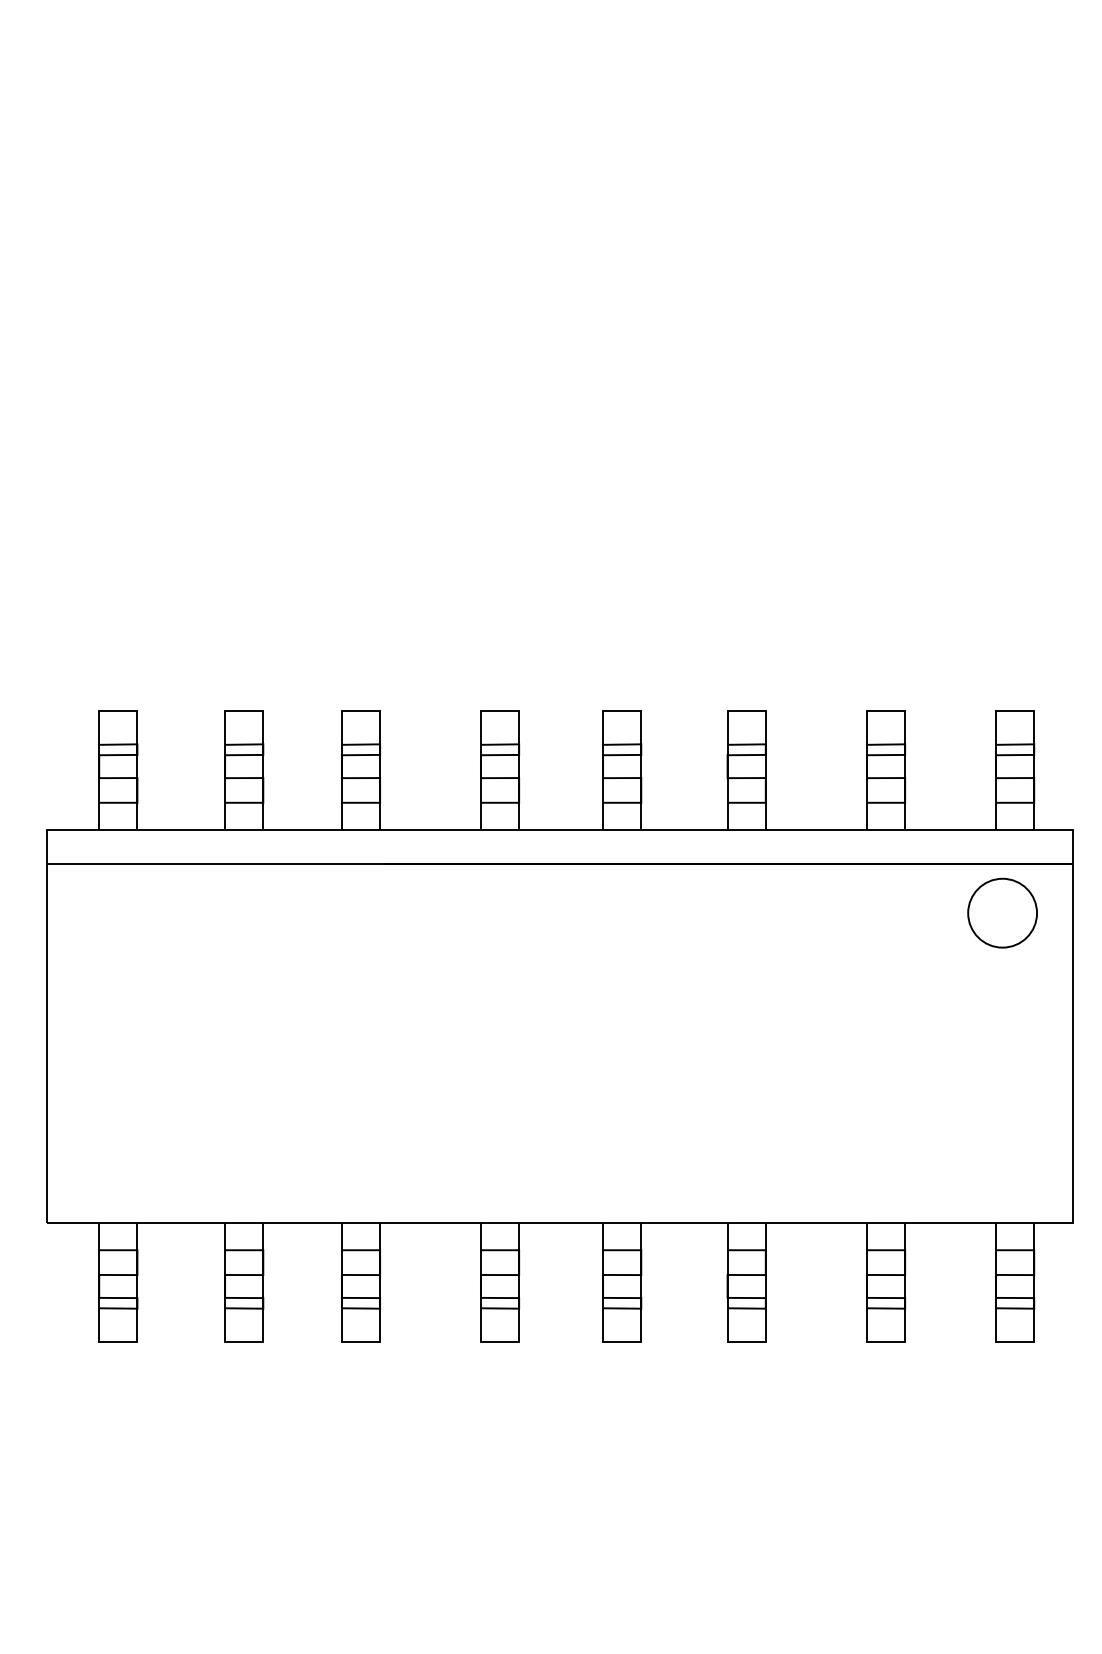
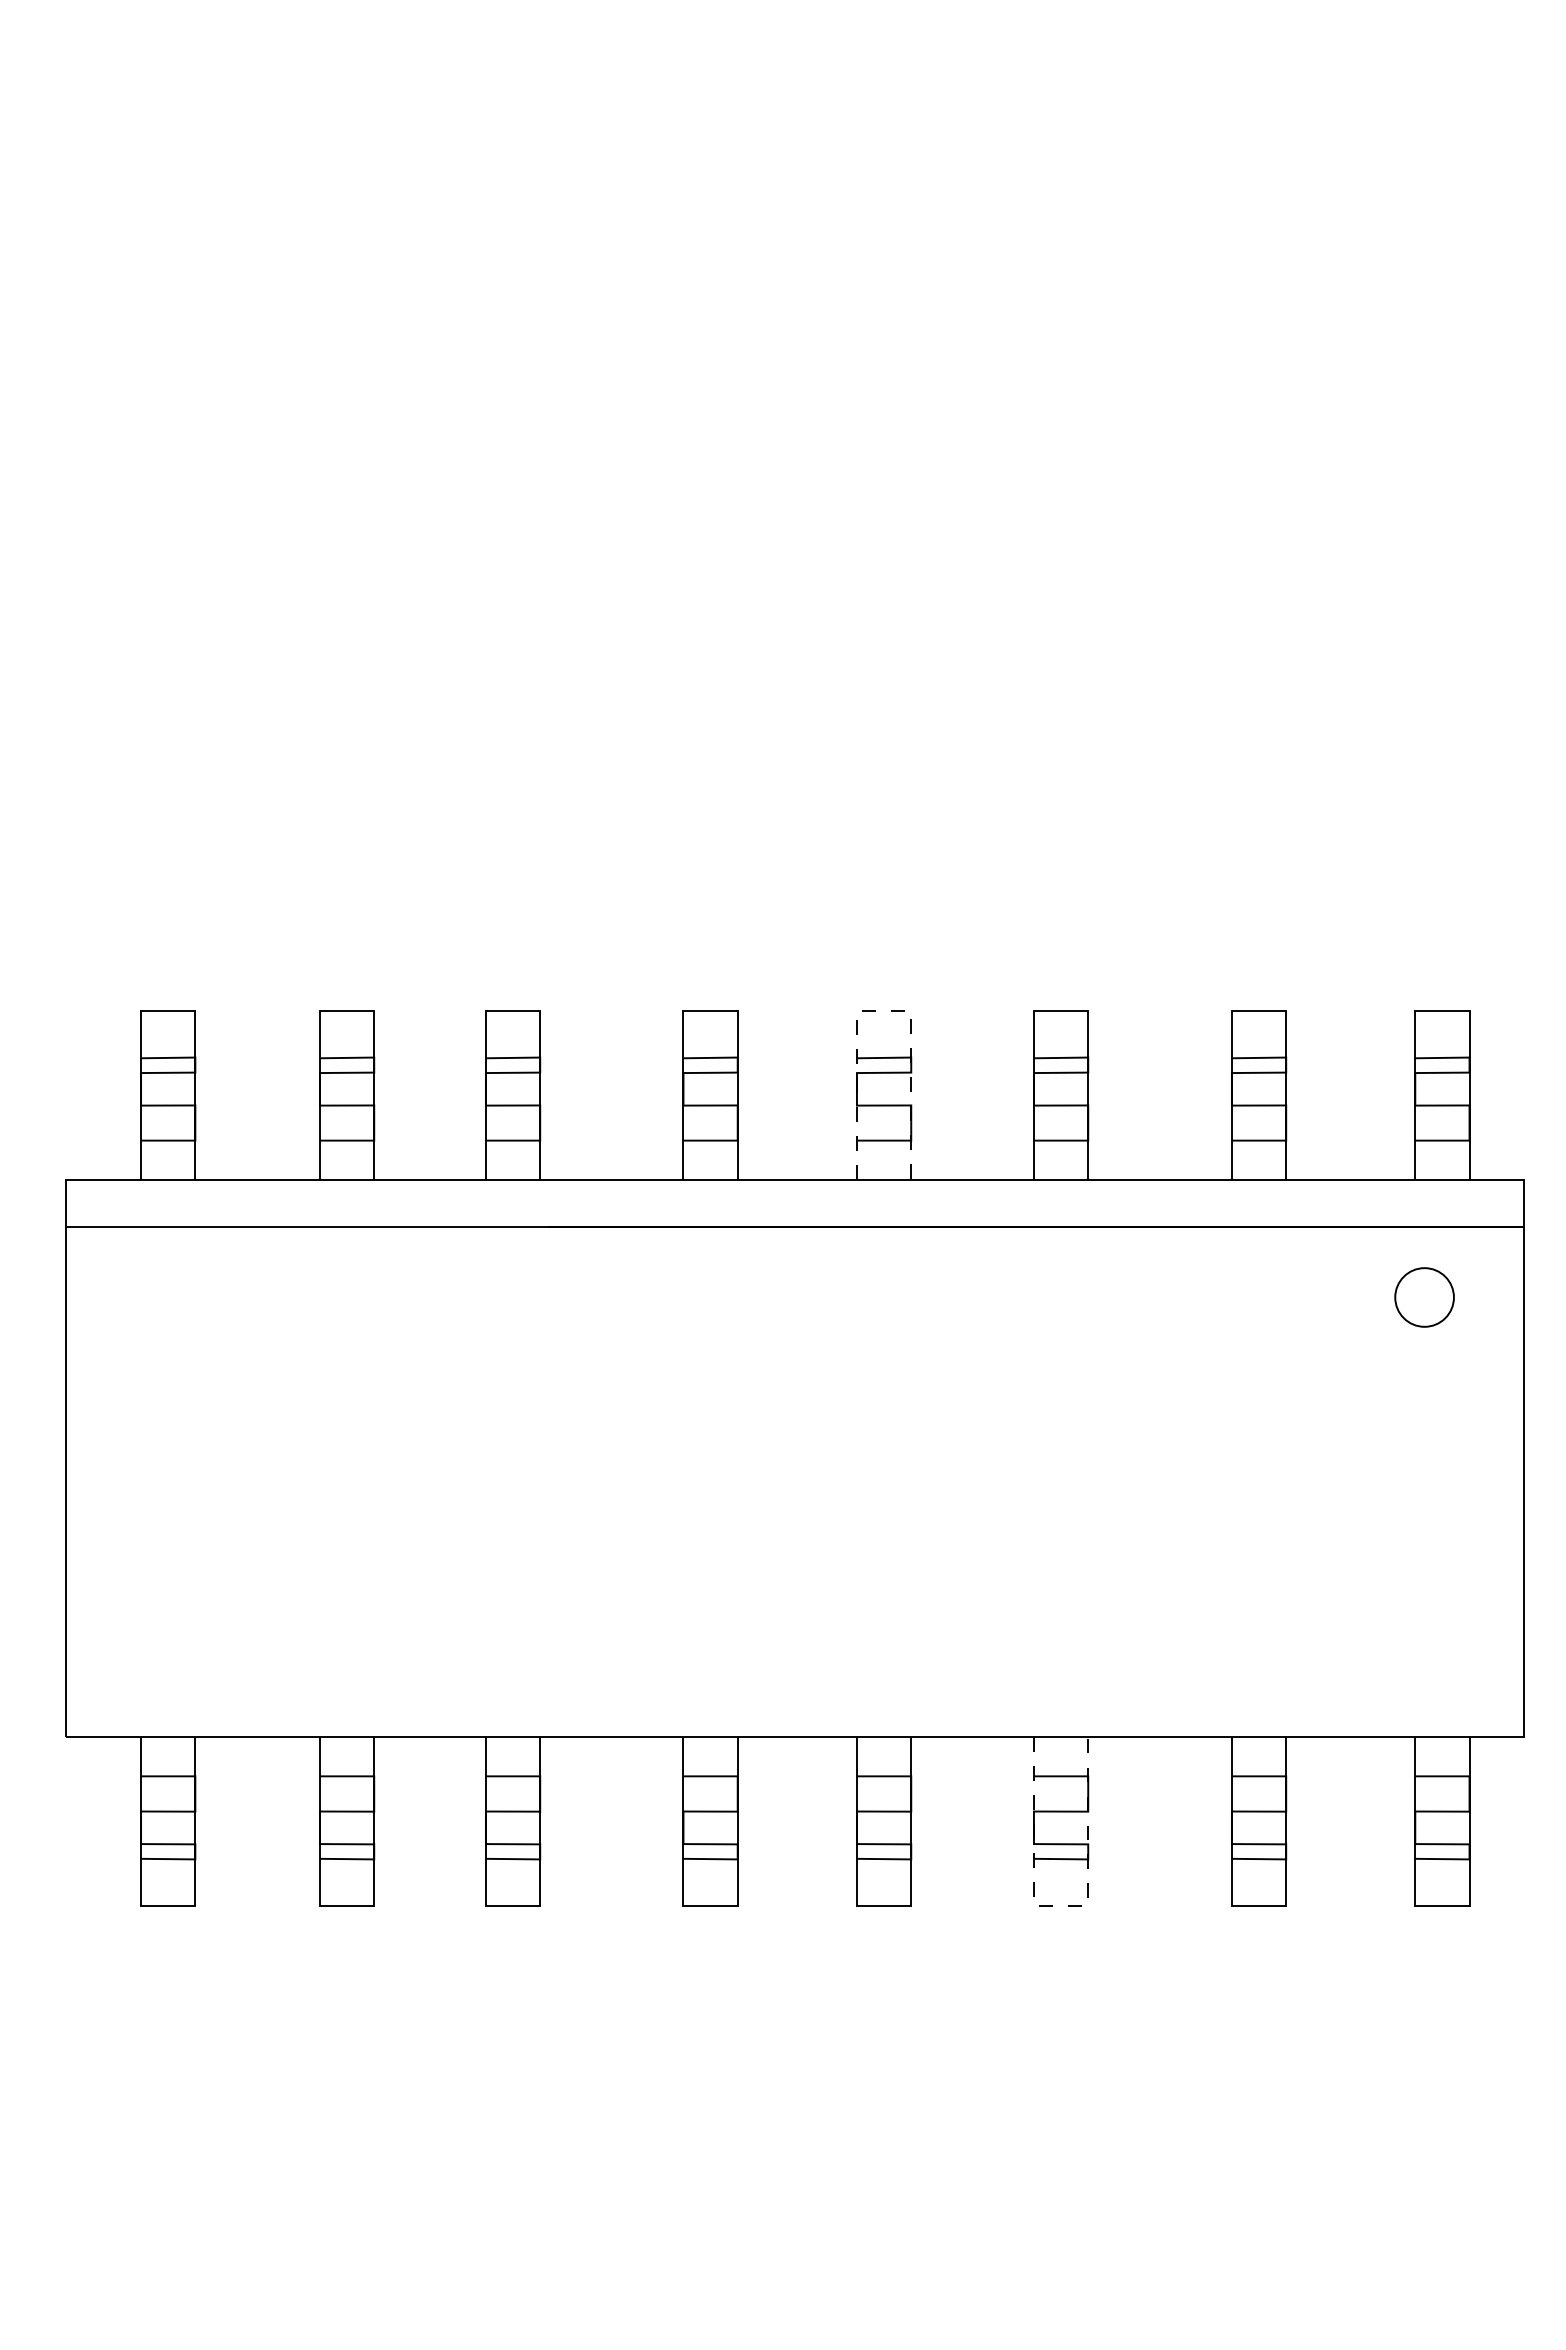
line: (622, 711) -> (884, 1010), solid -> dashed
circle: (1002, 913) -> (1424, 1297), size x0.6
line: (747, 1341) -> (1061, 1906), solid -> dashed

